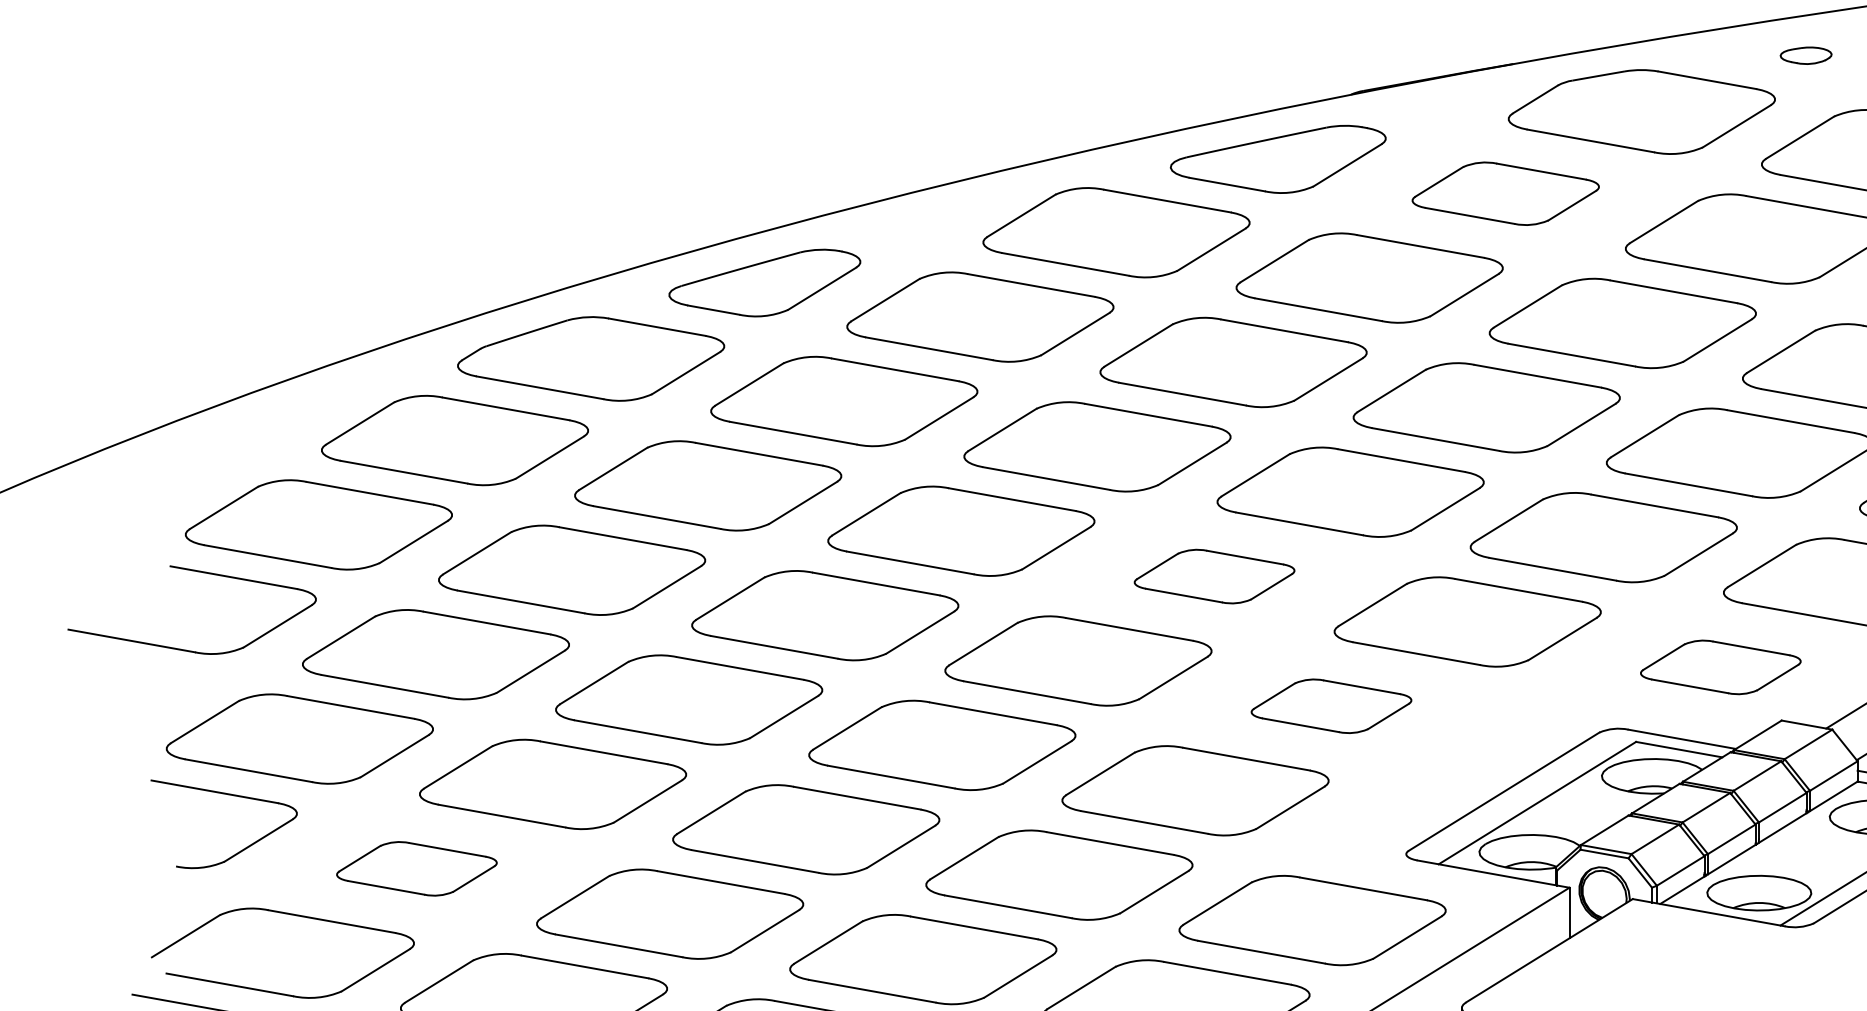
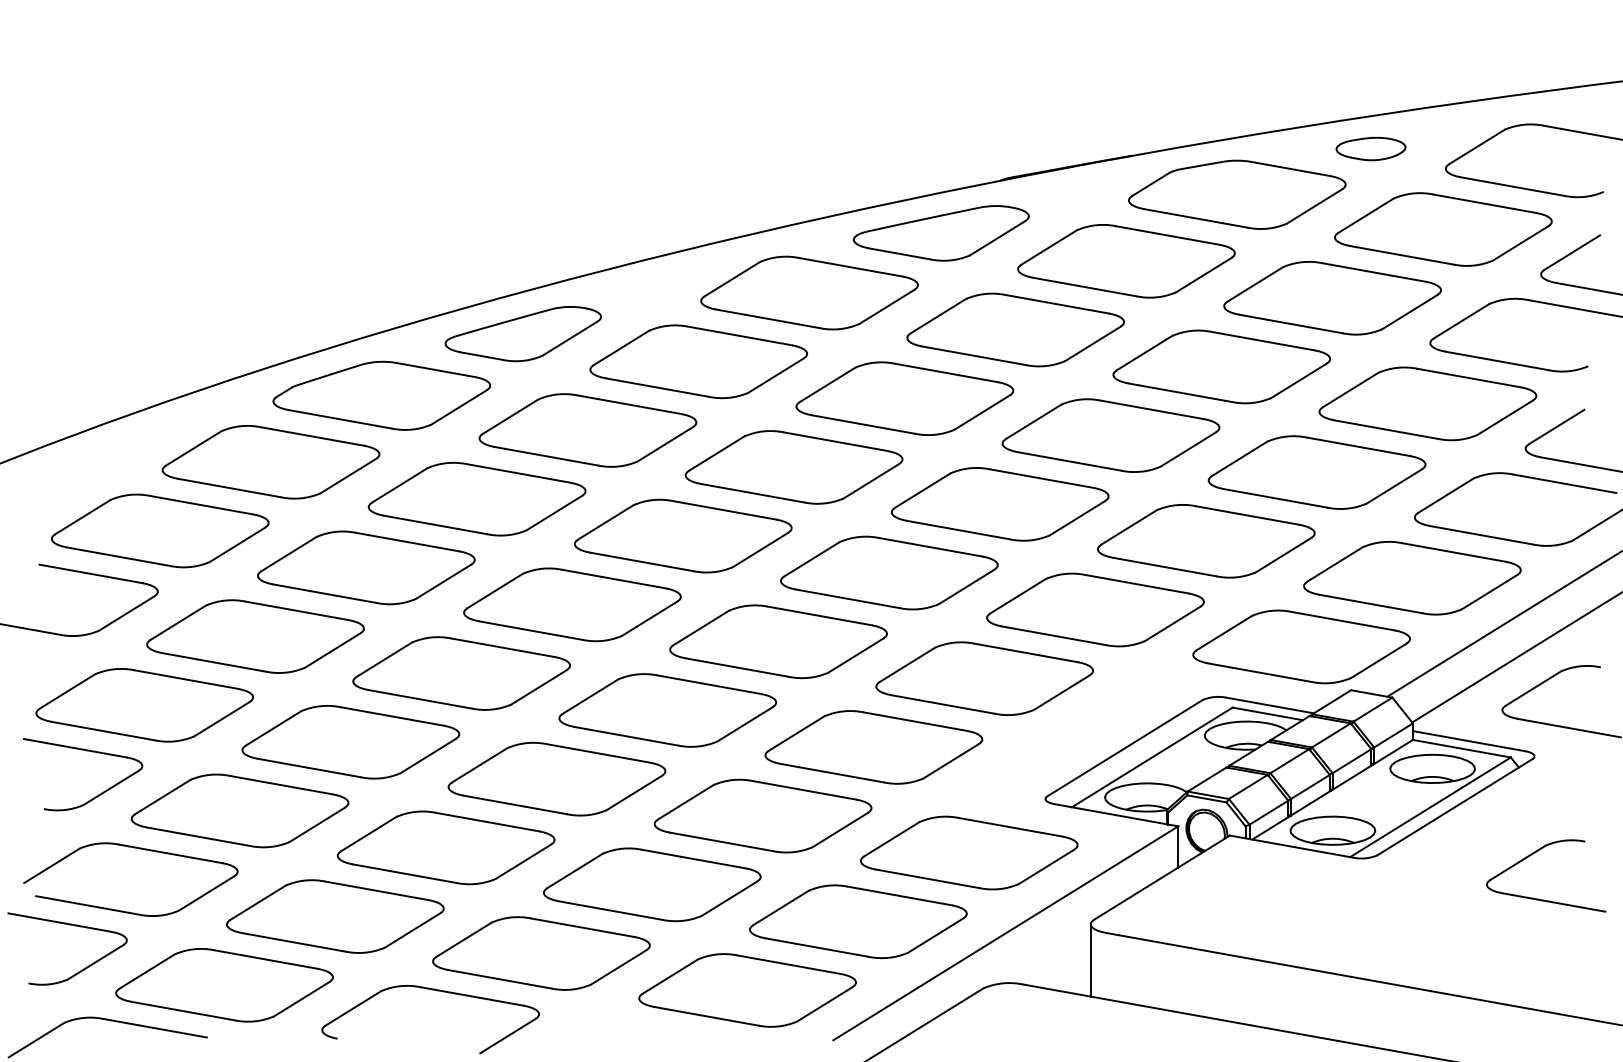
part: (1805, 55) -> (1370, 148), size x1.67
part: (1505, 193) -> (1126, 261), size x1.43
part: (1214, 575) -> (889, 572), size x1.67
part: (1720, 666) -> (1301, 646), size x1.67
part: (1331, 706) -> (984, 678), size x1.67
part: (416, 868) -> (239, 810), size x1.67

